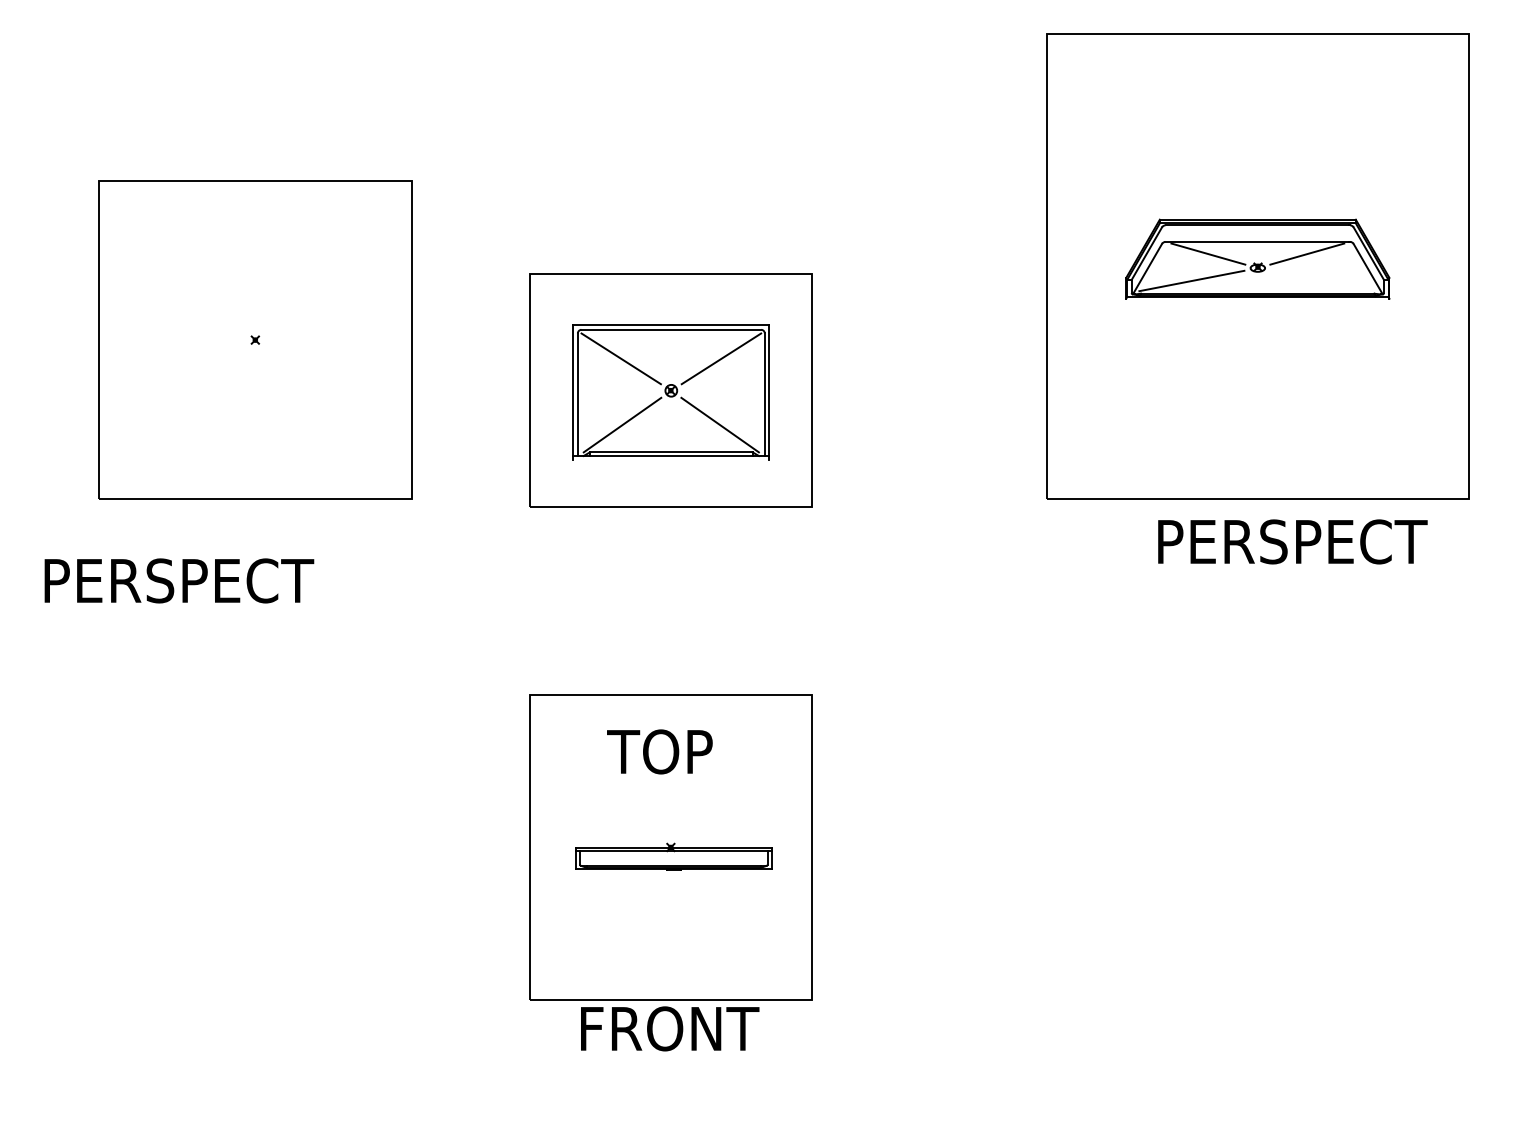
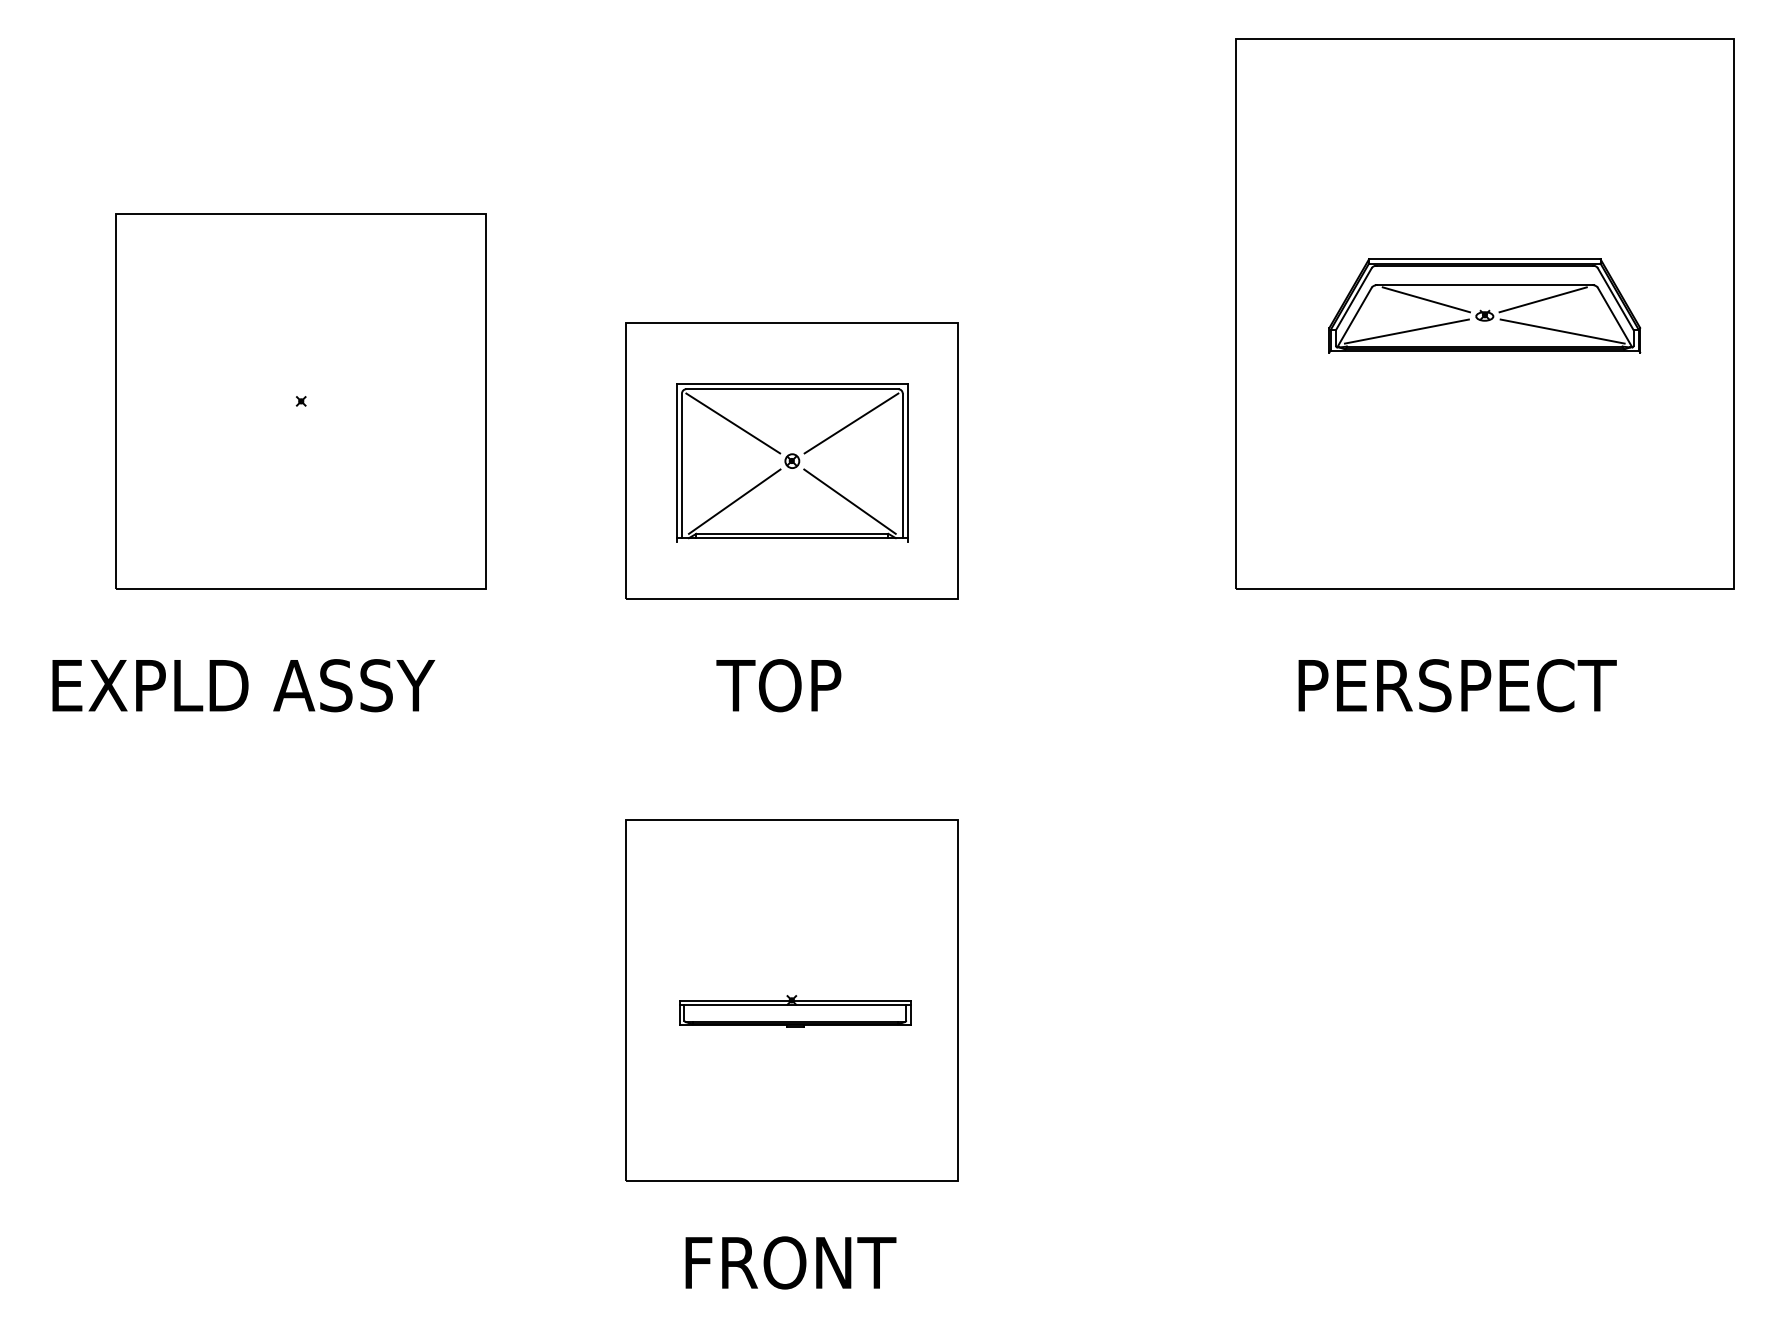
line: (1323, 280) -> (1562, 330), added
text: (1292, 541) -> (1457, 685), moved
text: (209, 580) -> (247, 685), PERSPECT -> EXPLD ASSY
text: (659, 751) -> (778, 685), moved
text: (670, 1028) -> (791, 1262), moved

